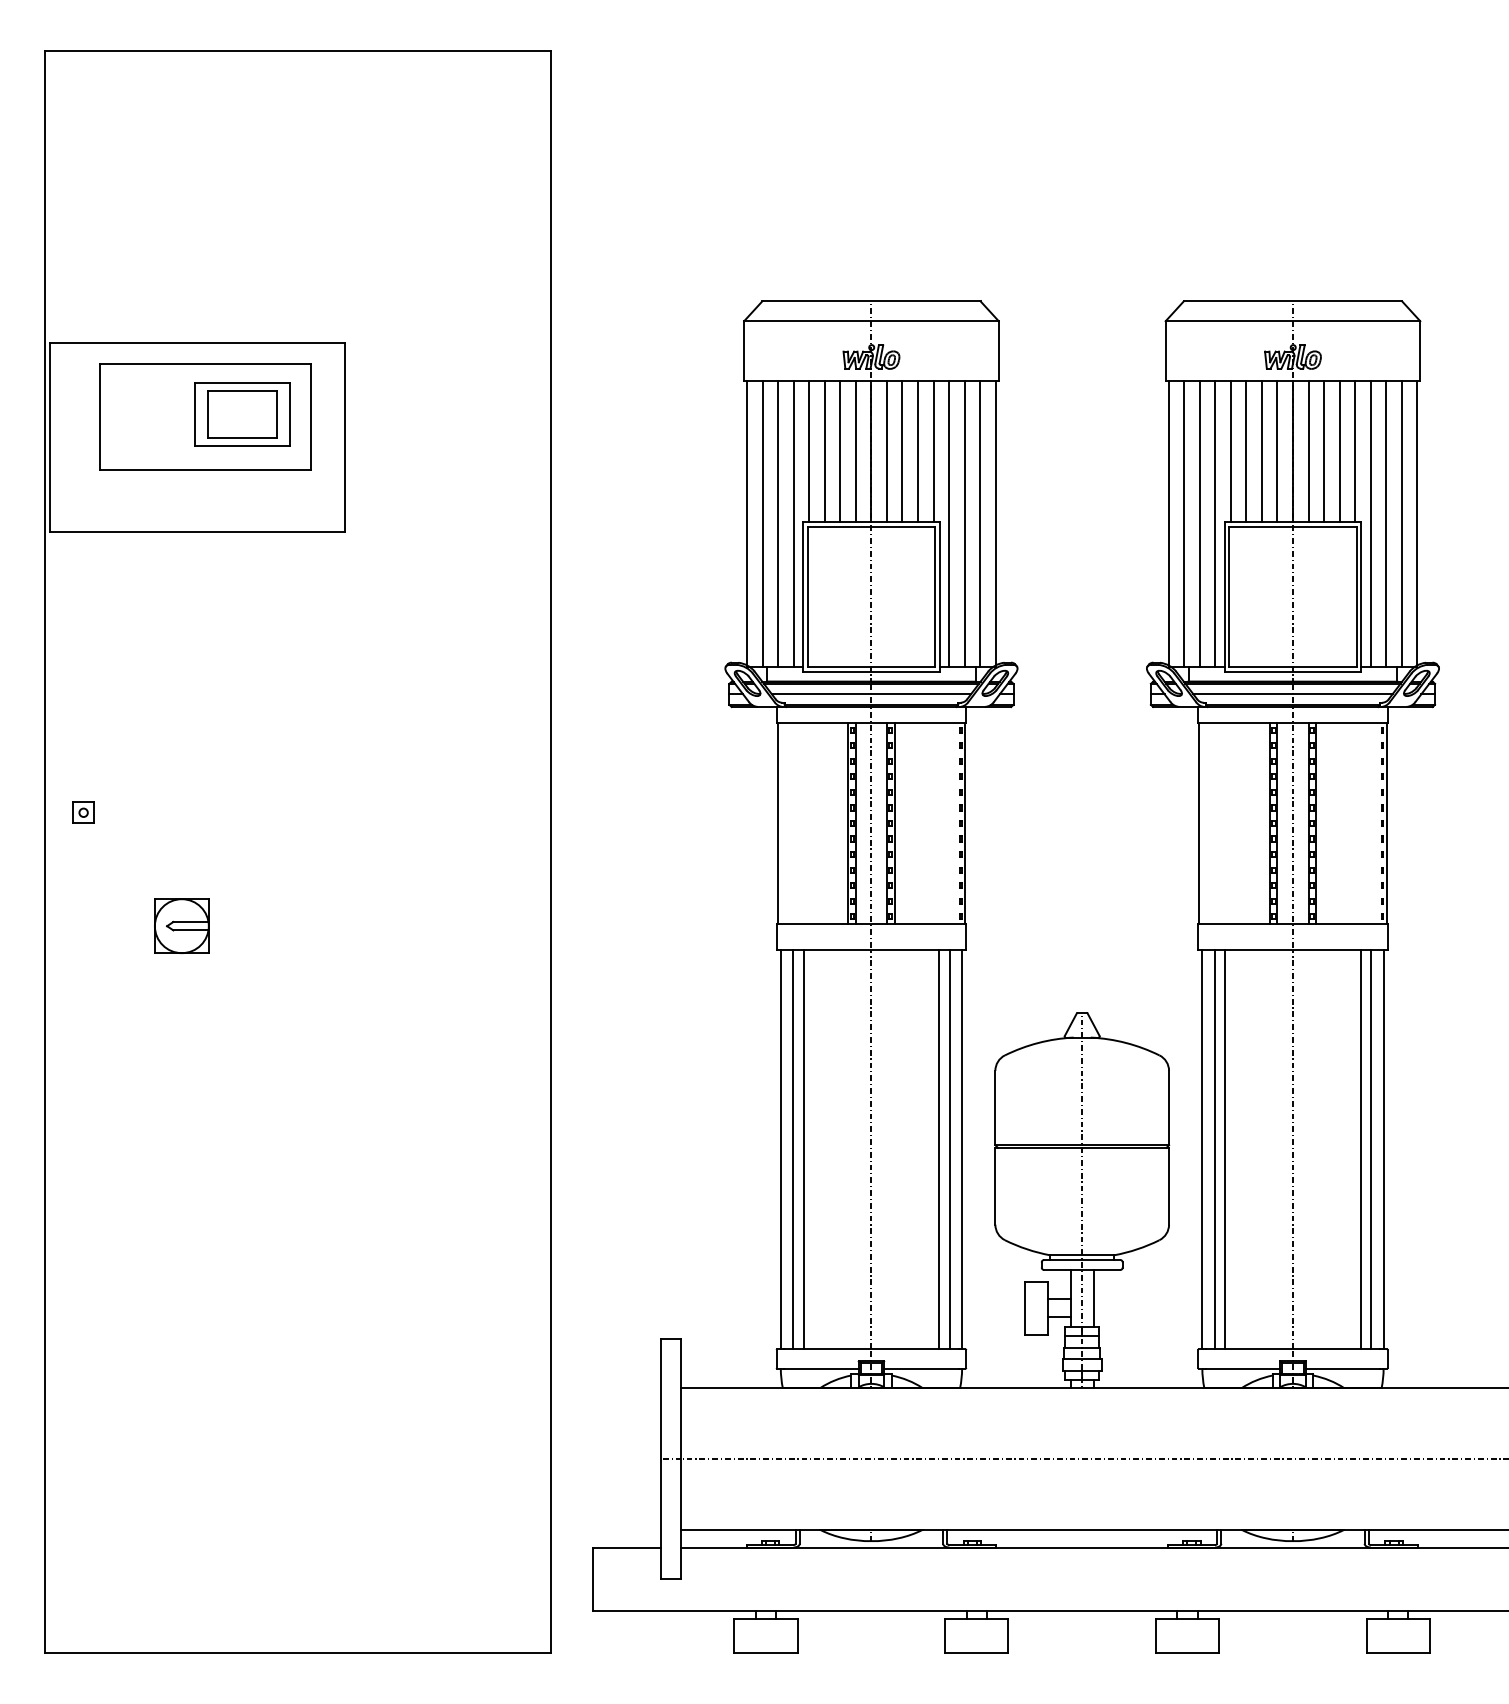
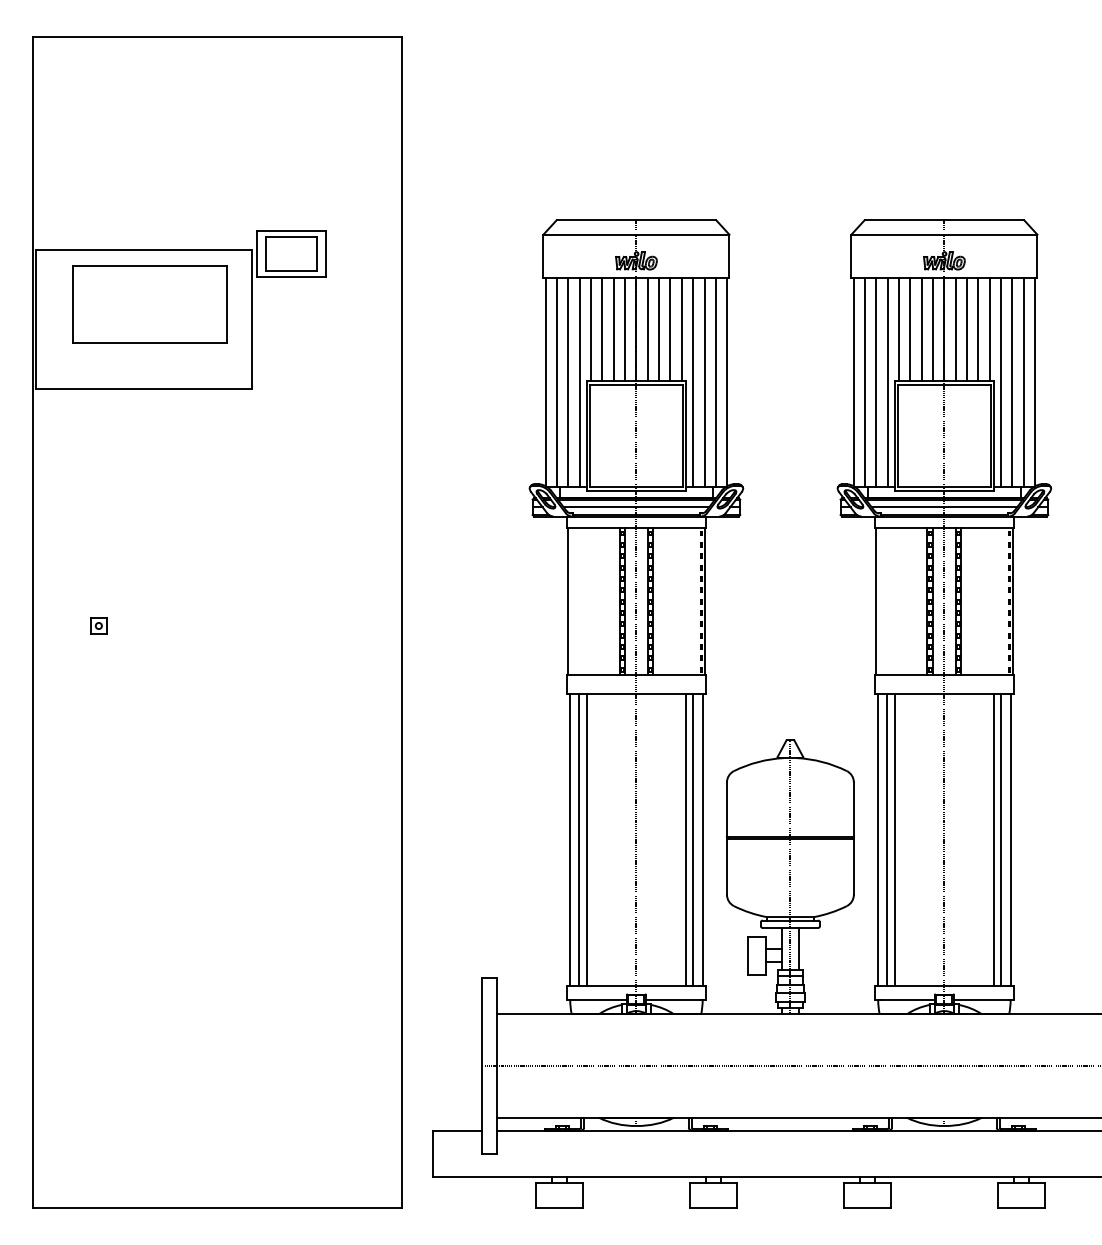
part: (242, 414) -> (291, 253), moved
part: (83, 812) -> (98, 625), moved
part: (181, 925) -> (132, 676), removed

